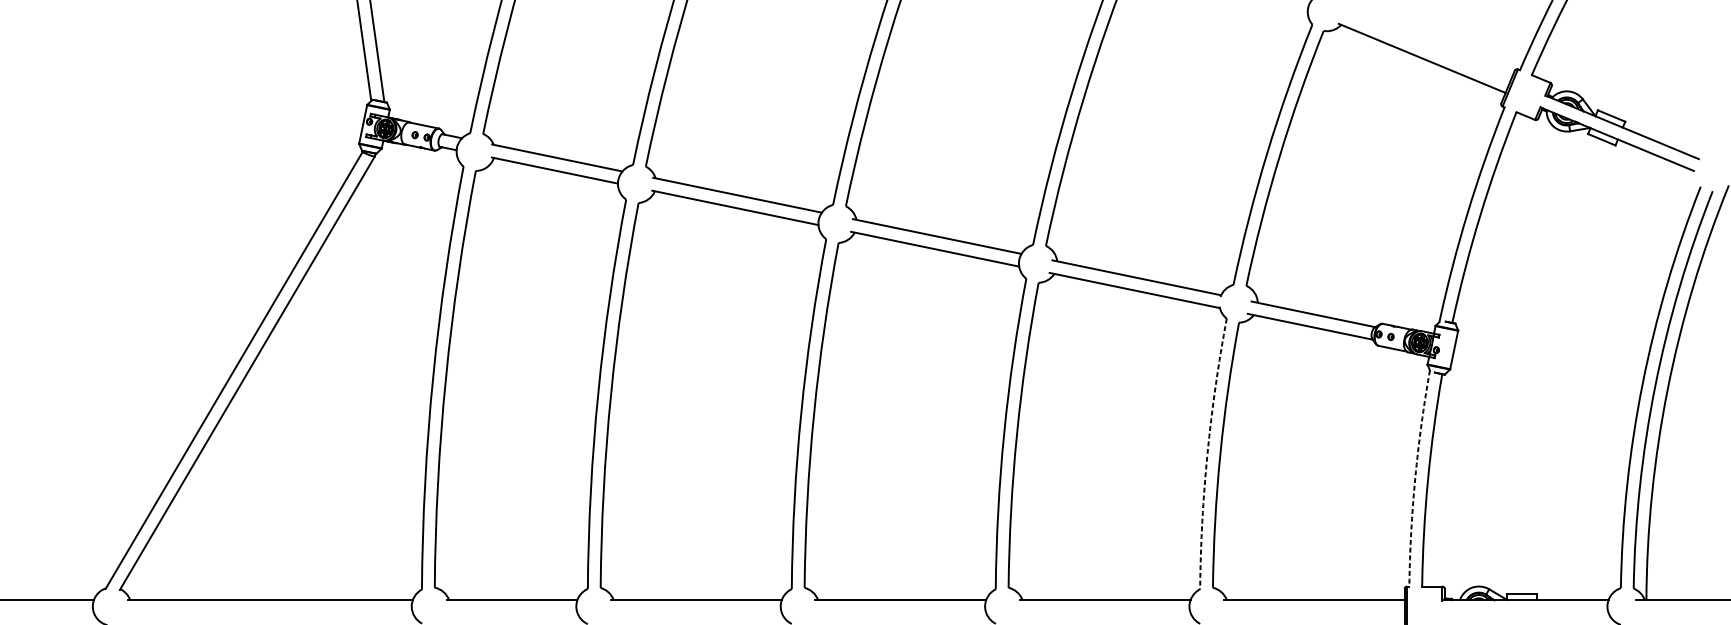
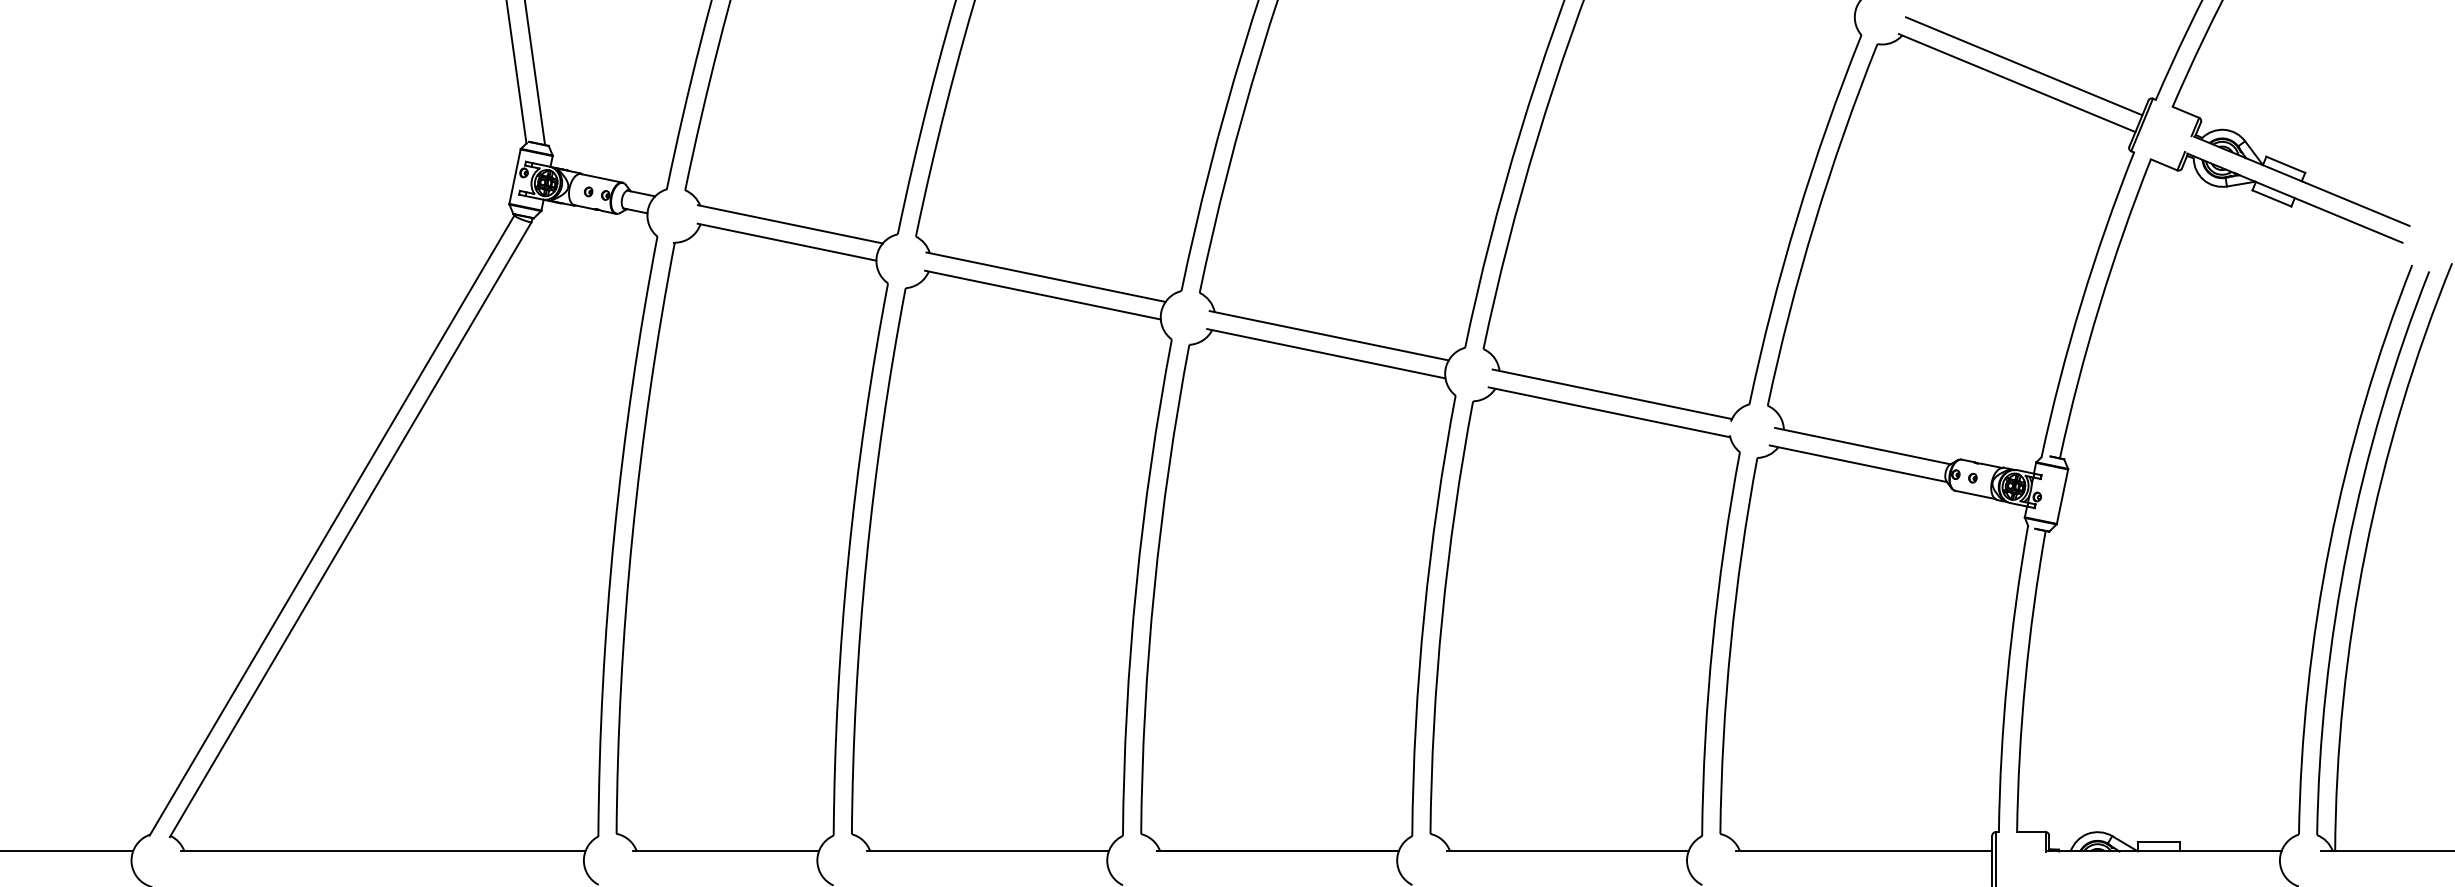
line: (1426, 46) -> (2023, 66), added
arc: (1207, 453) -> (1712, 643), dashed -> solid
arc: (1415, 478) -> (2007, 678), dashed -> solid

